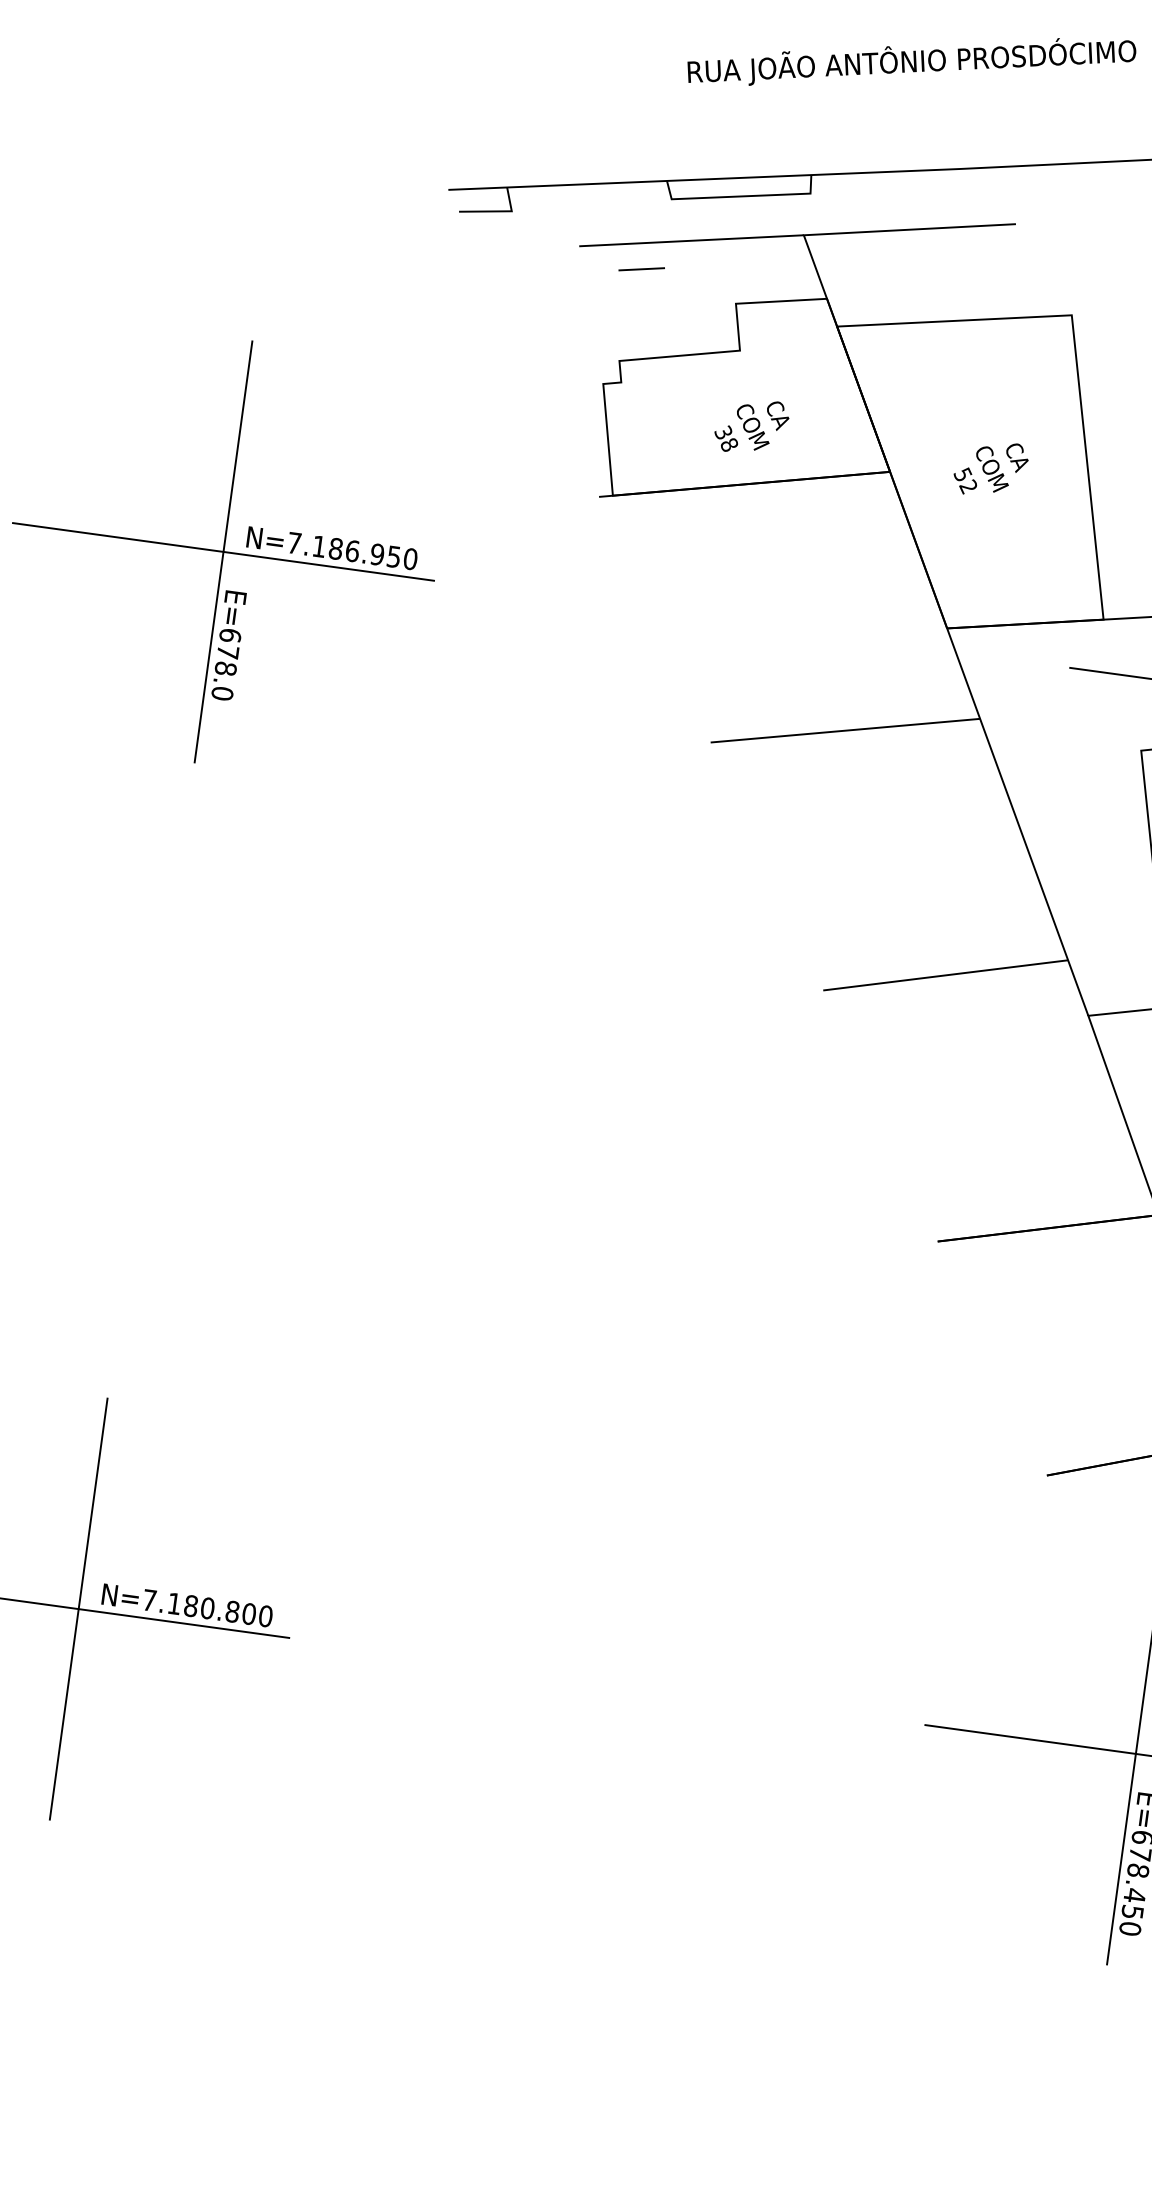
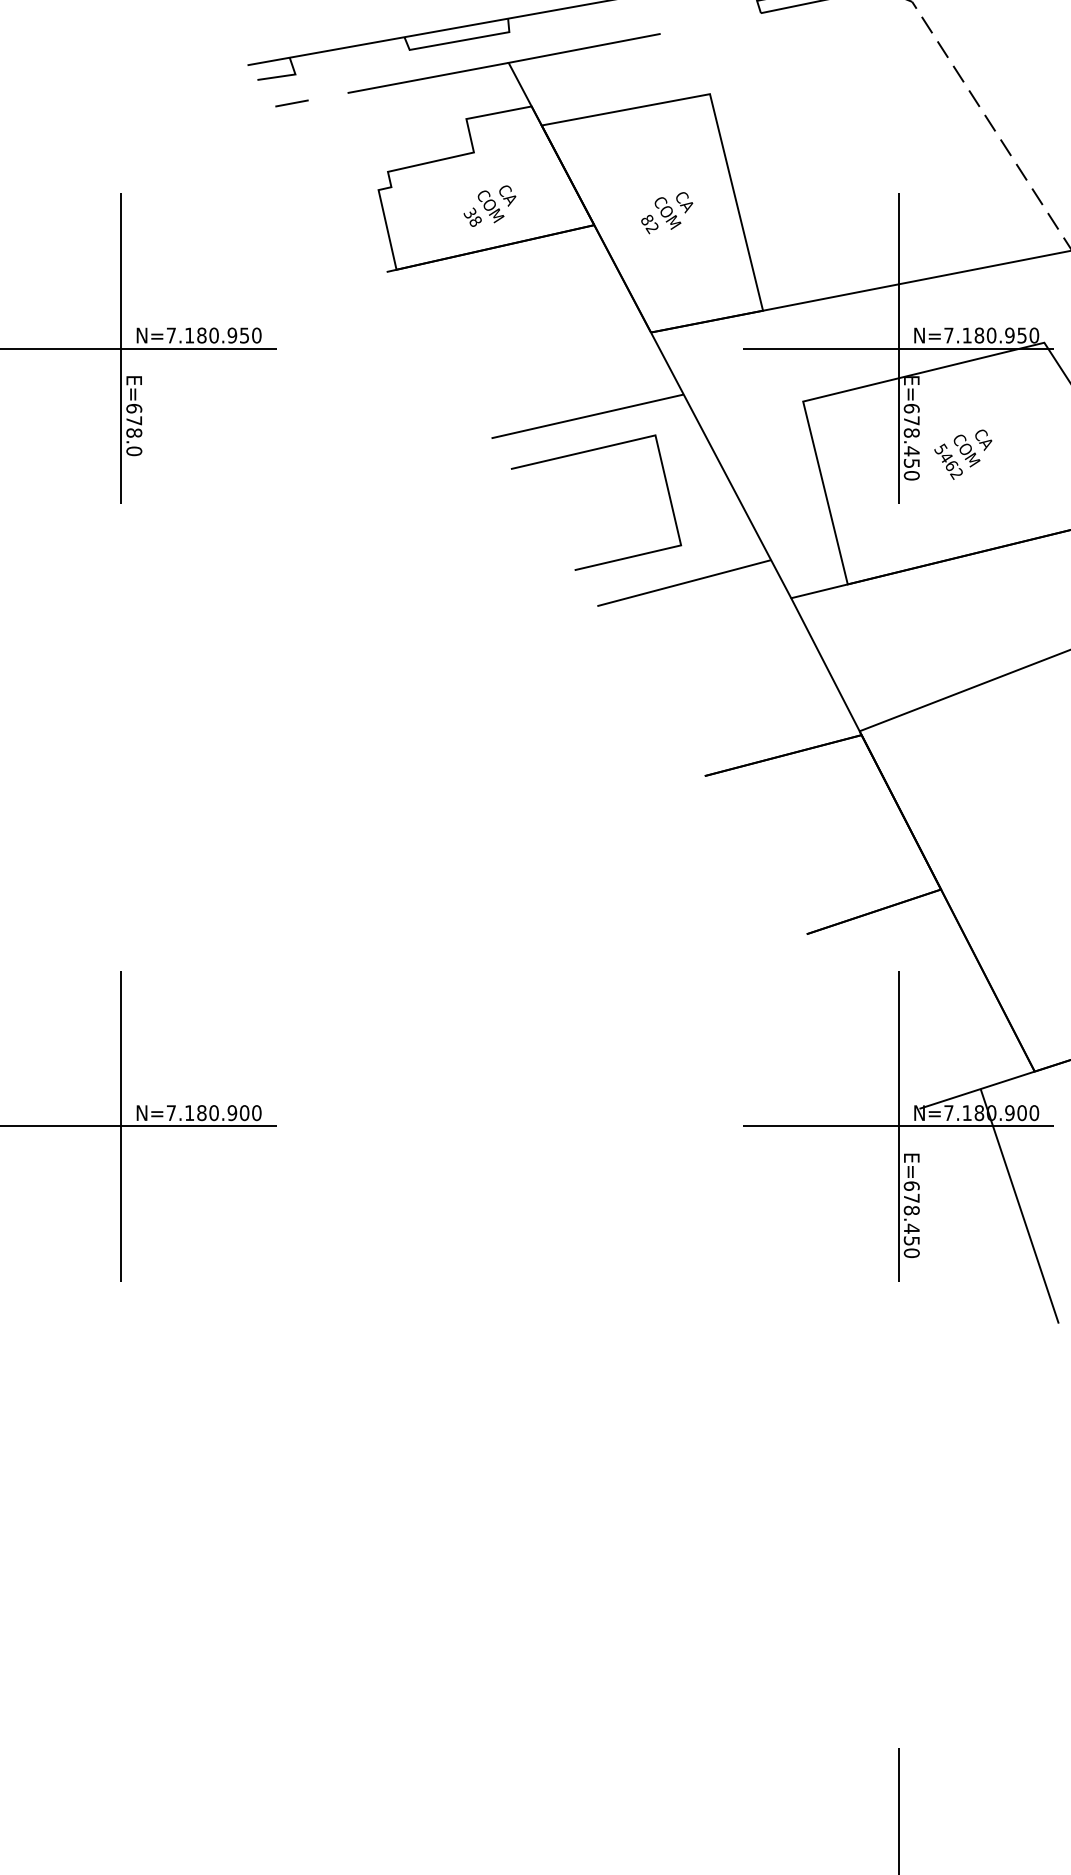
line: (641, 269) -> (291, 103), moved
text: (962, 473) -> (646, 219), 52 -> 82
text: (351, 550) -> (213, 335), N=7.186.950 -> N=7.180.950
line: (832, 780) -> (583, 453), added
text: (232, 1612) -> (232, 1113), N=7.180.800 -> N=7.180.900

